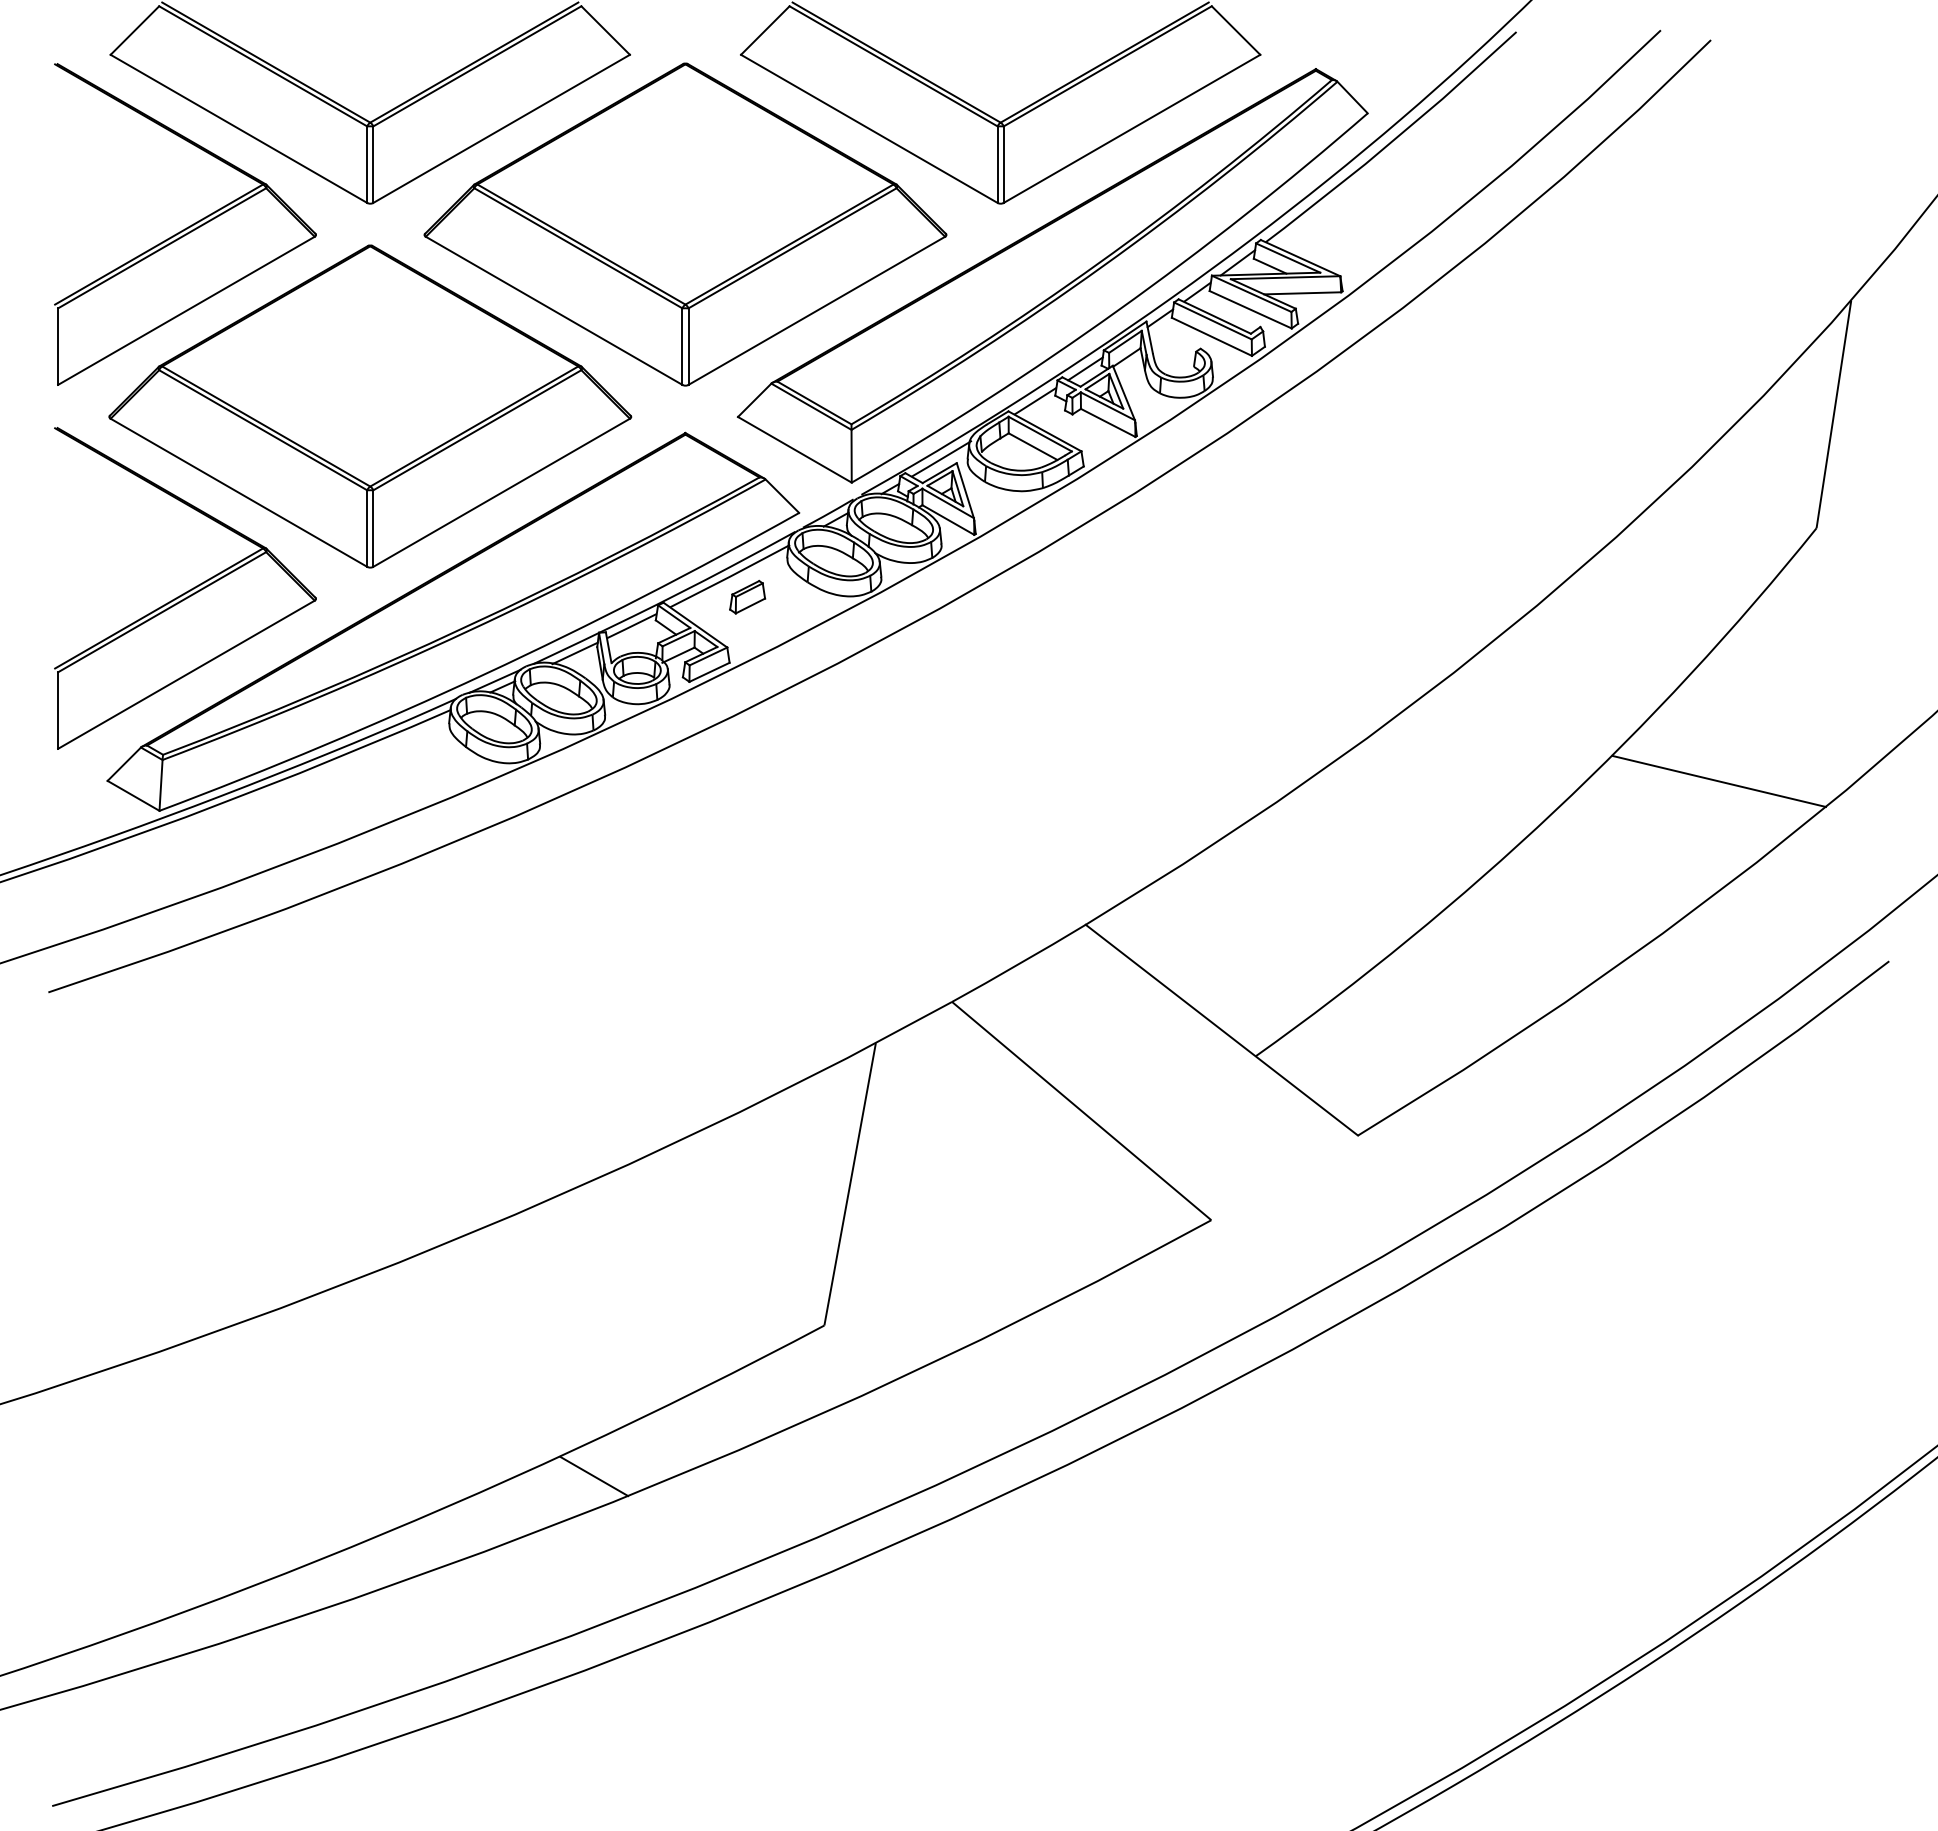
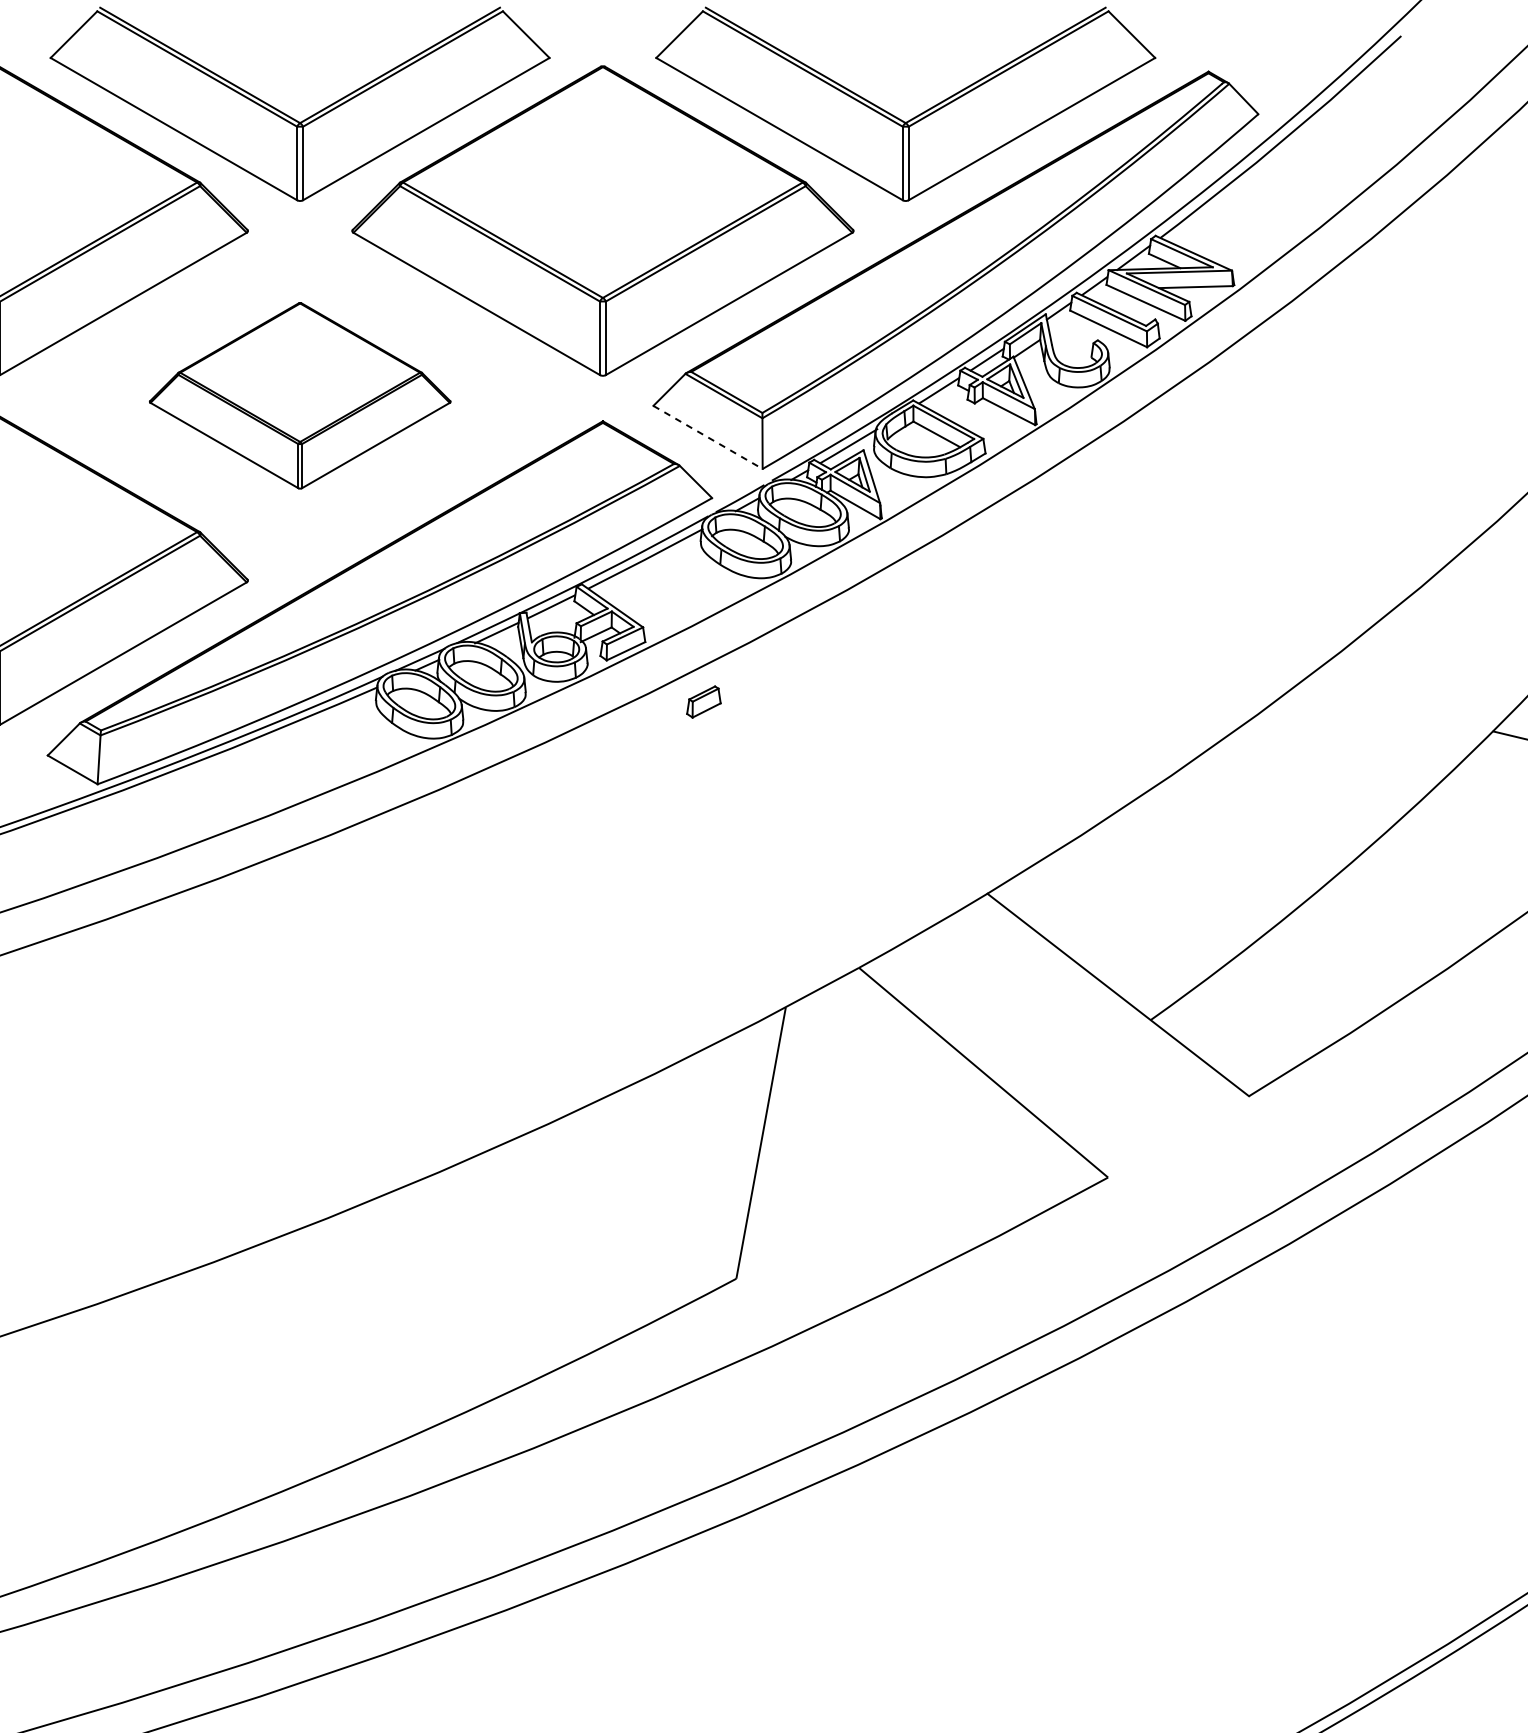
part: (370, 406) -> (300, 395), size x0.6
line: (794, 449) -> (707, 437), solid -> dashed
part: (747, 596) -> (703, 701), moved
line: (594, 1476) -> (515, 1423), removed

